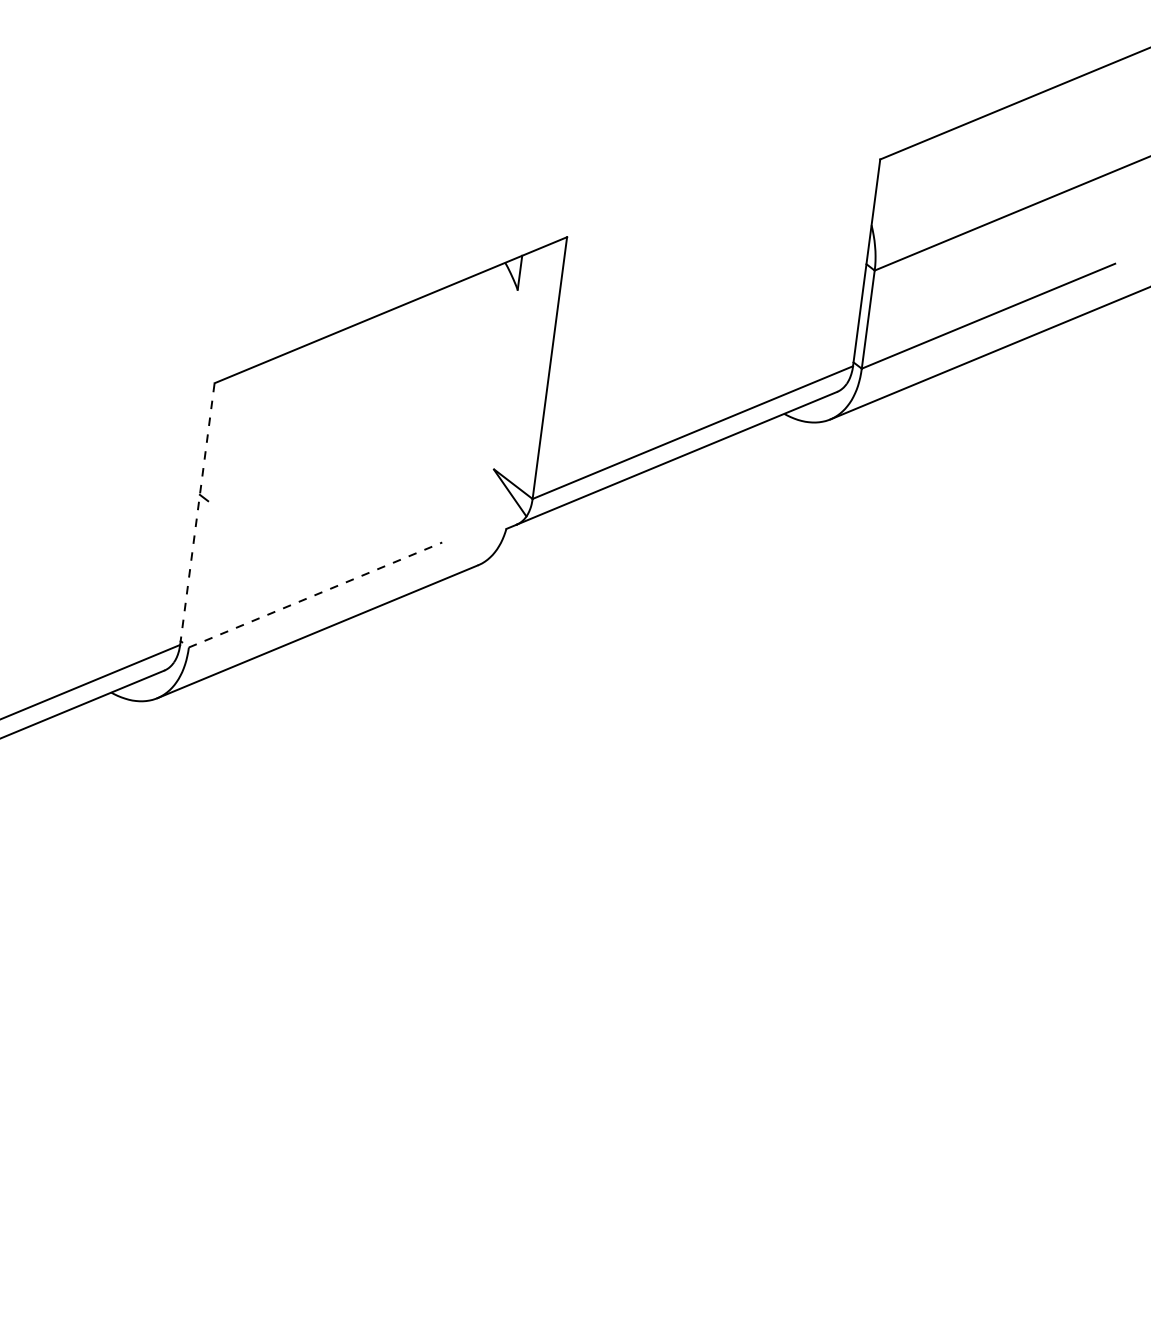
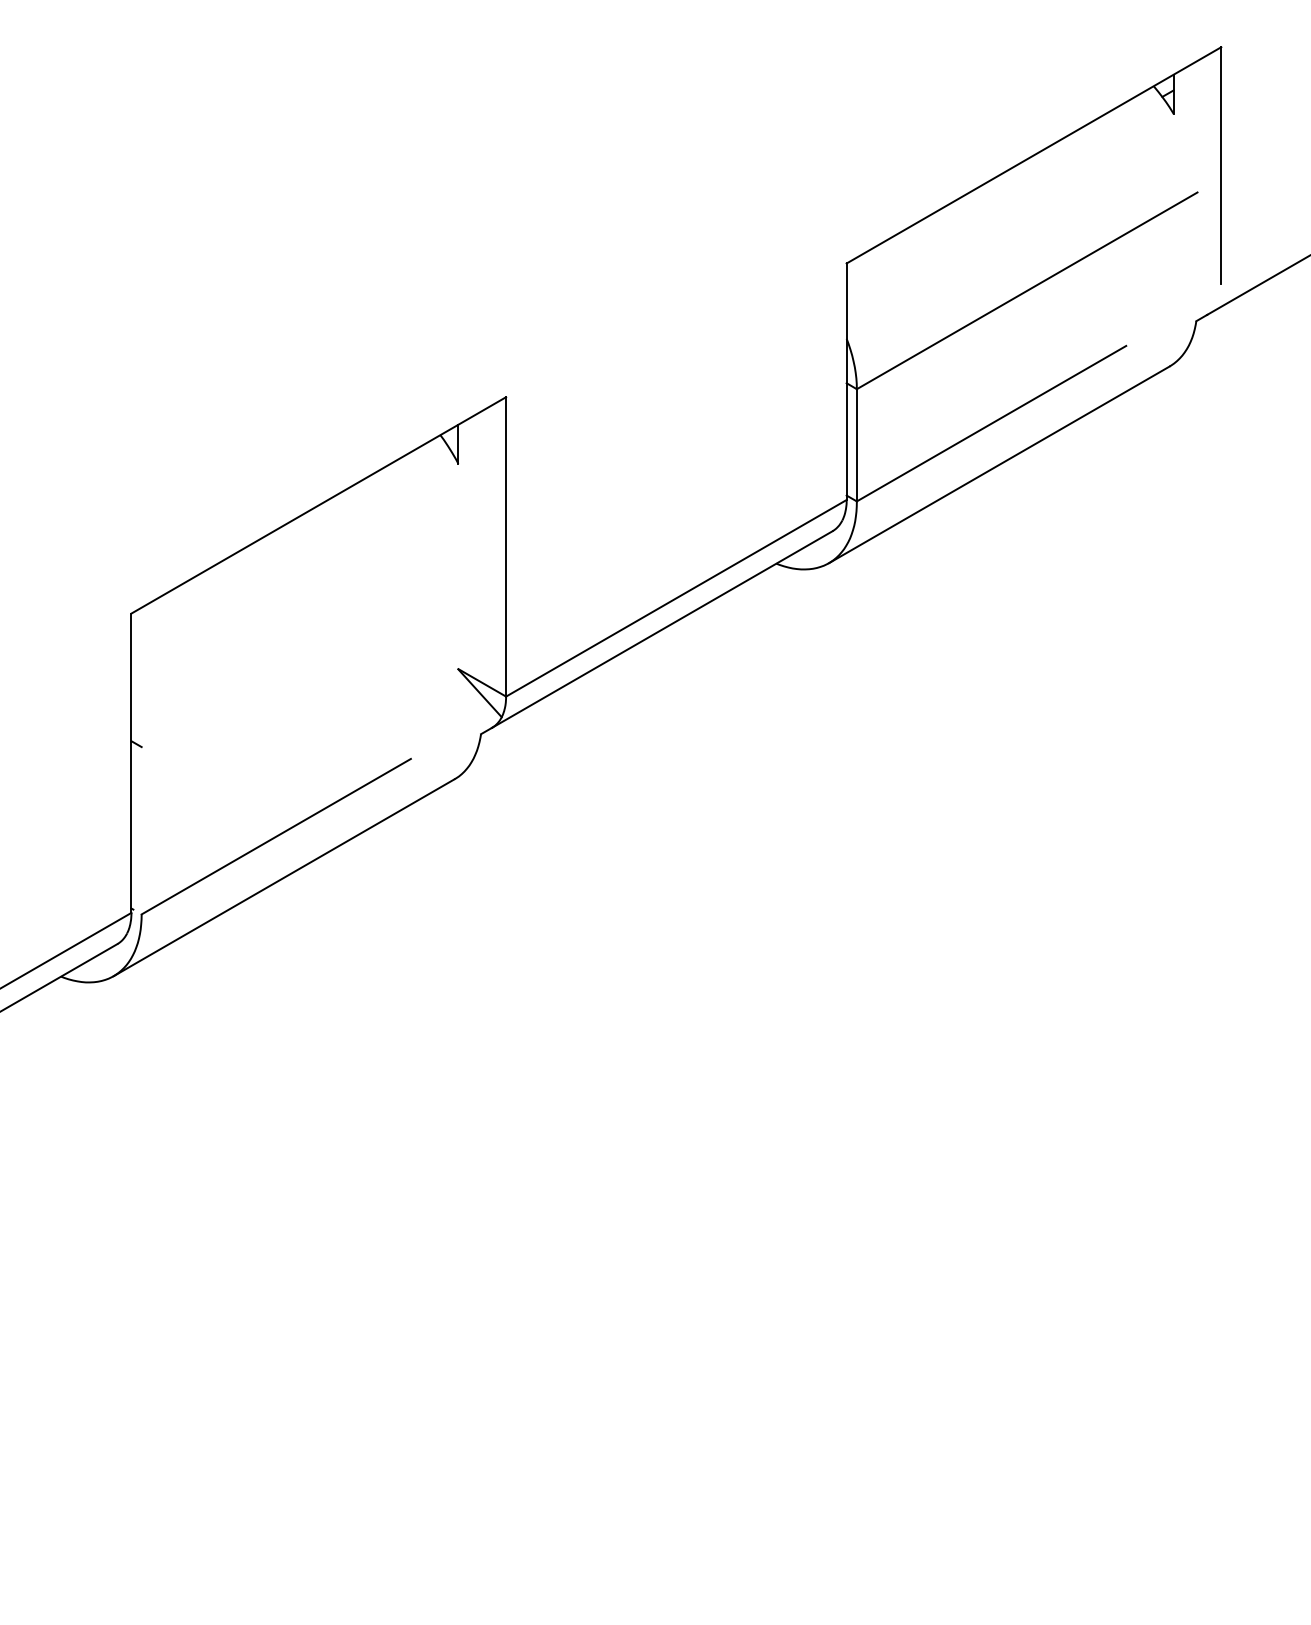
line: (197, 514) -> (131, 763), dashed -> solid
line: (315, 594) -> (276, 836), dashed -> solid

